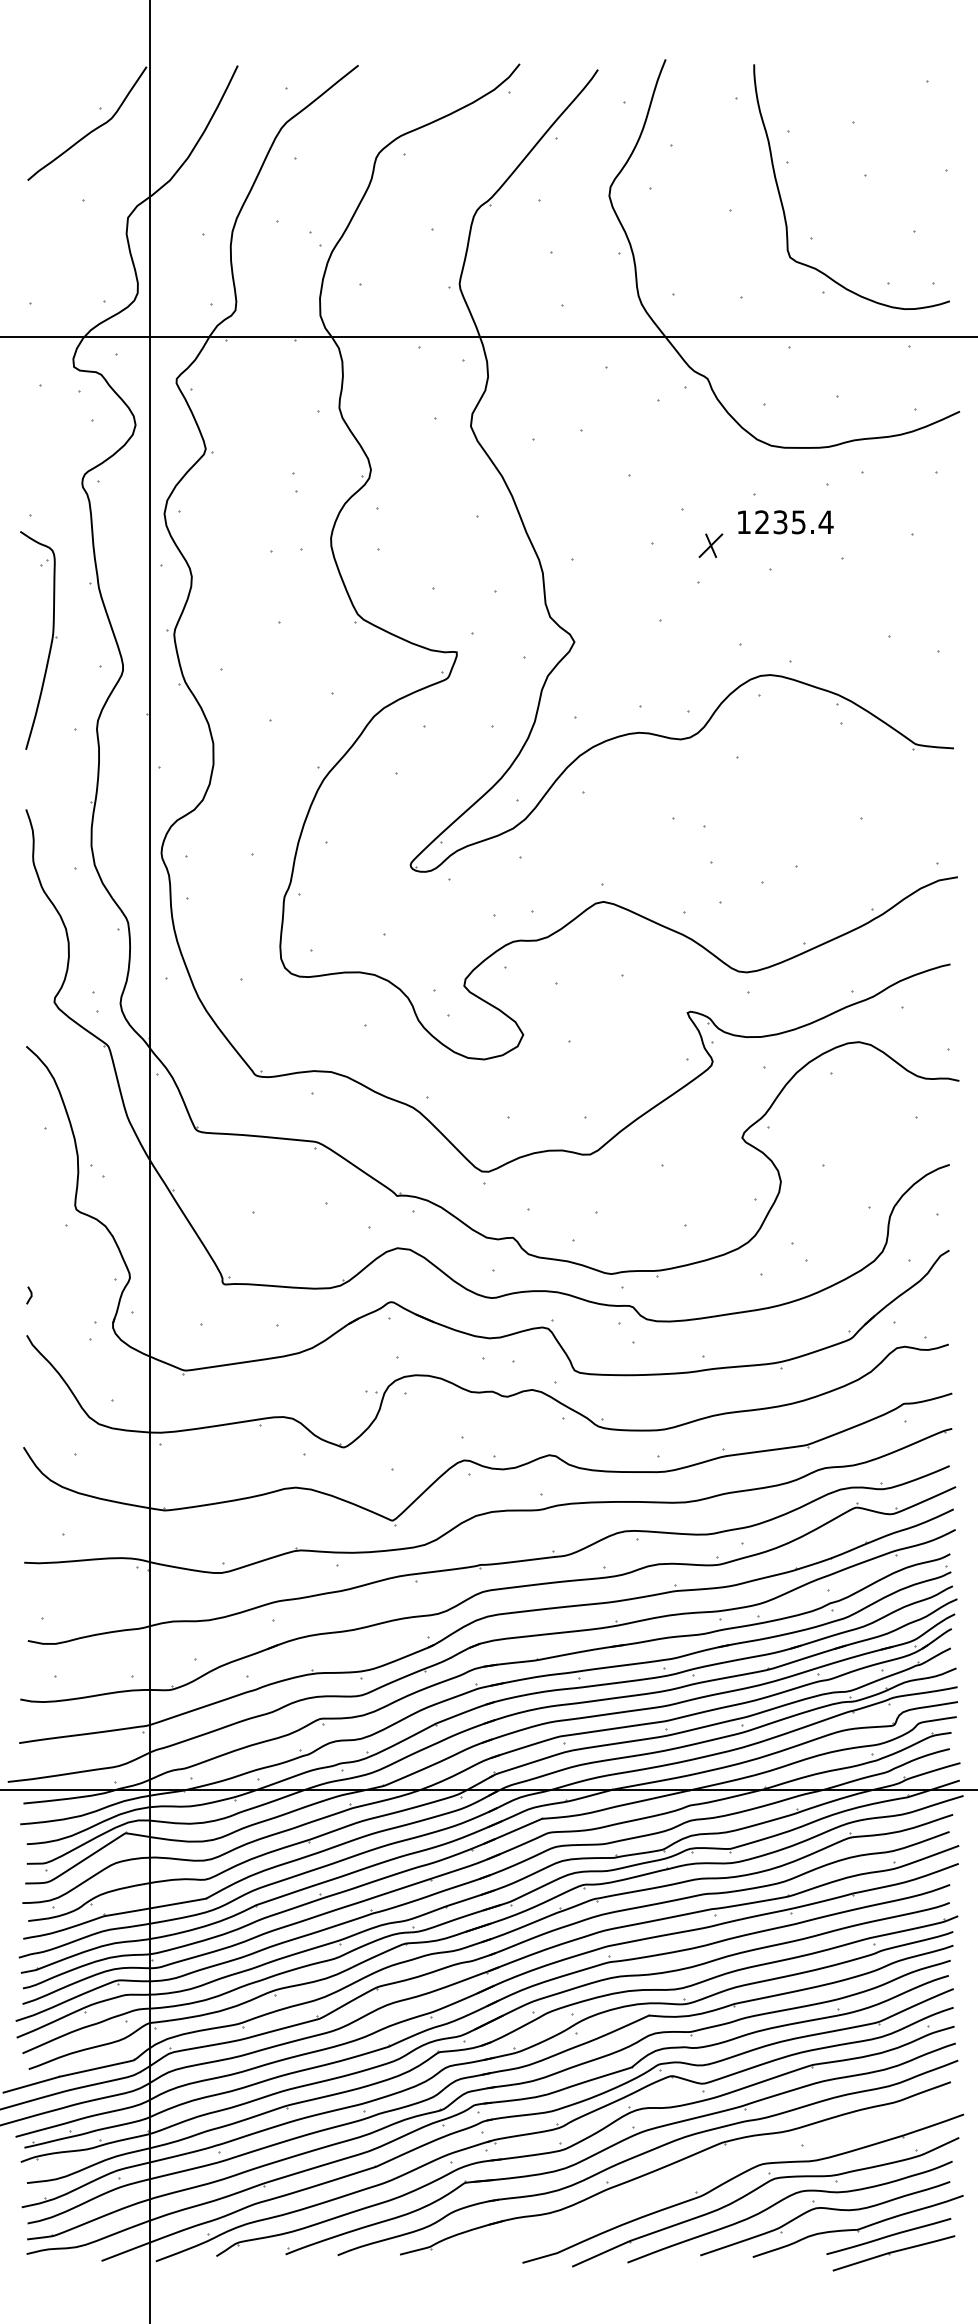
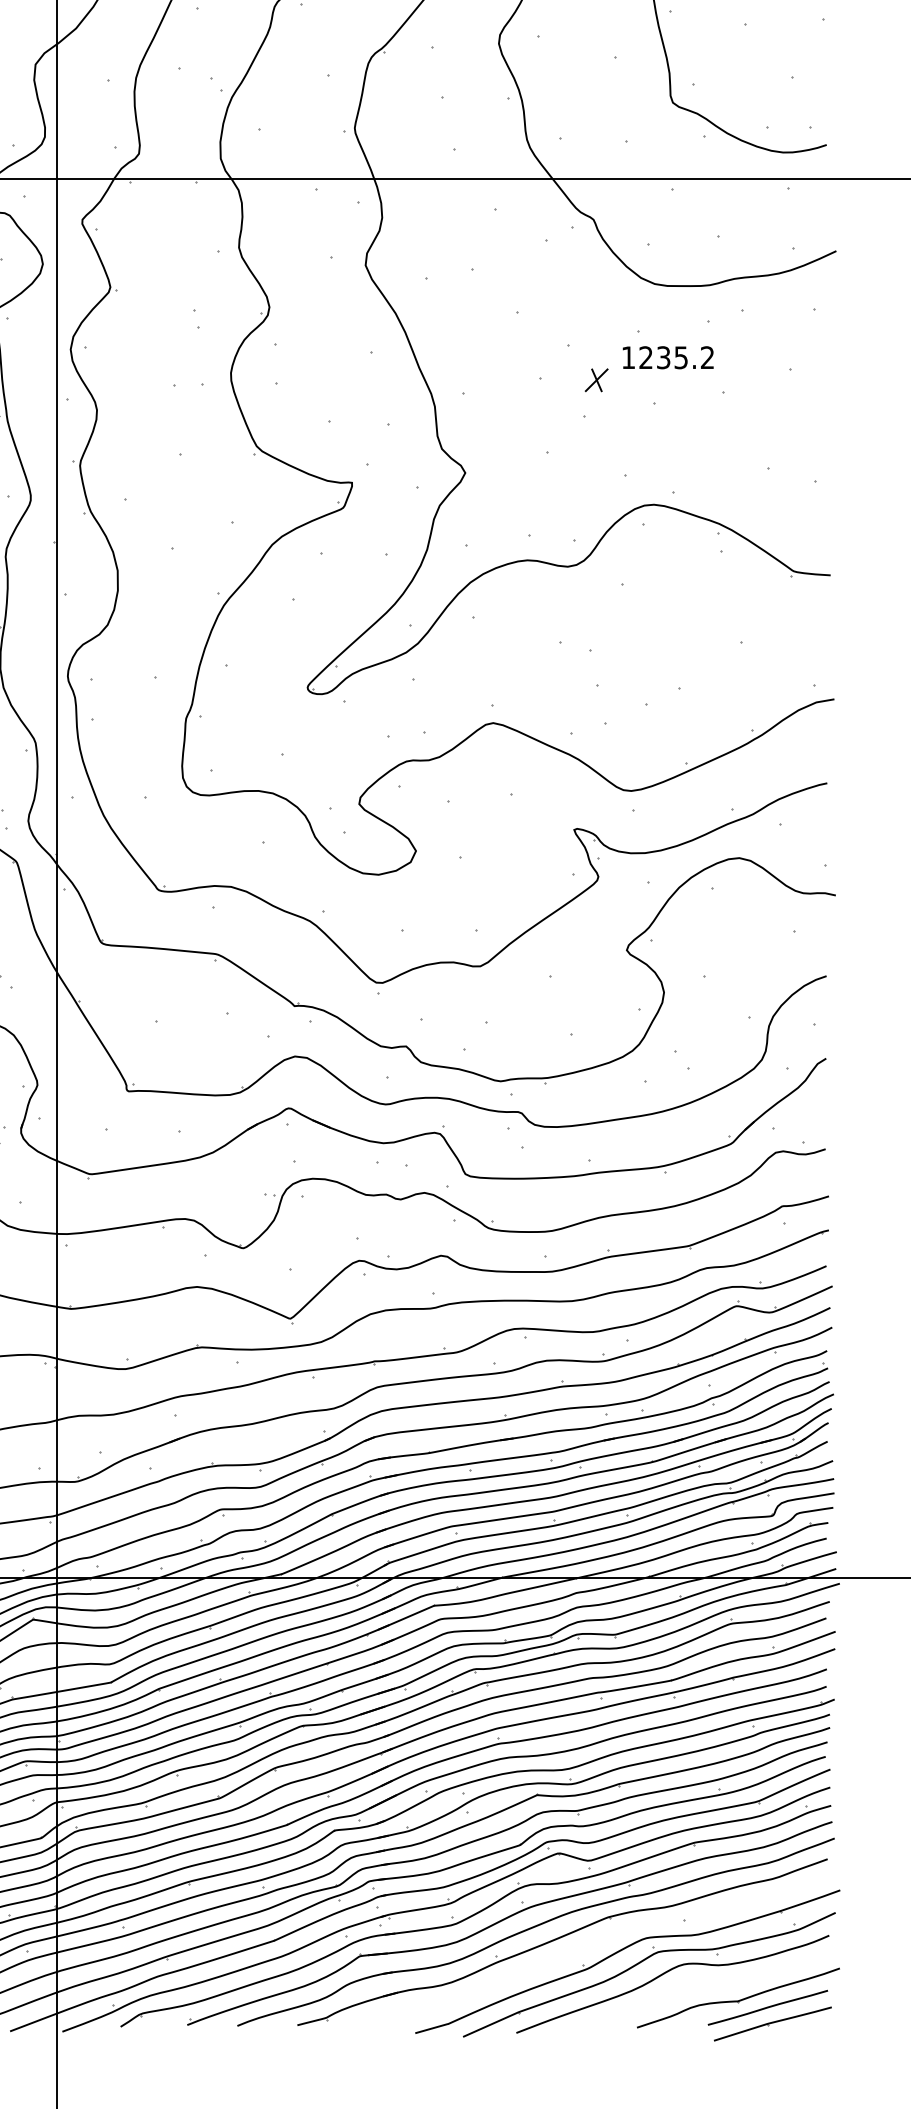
text: (825, 521) -> (706, 356), 1235.4 -> 1235.2
part: (825, 2209) -> (706, 1981), removed

